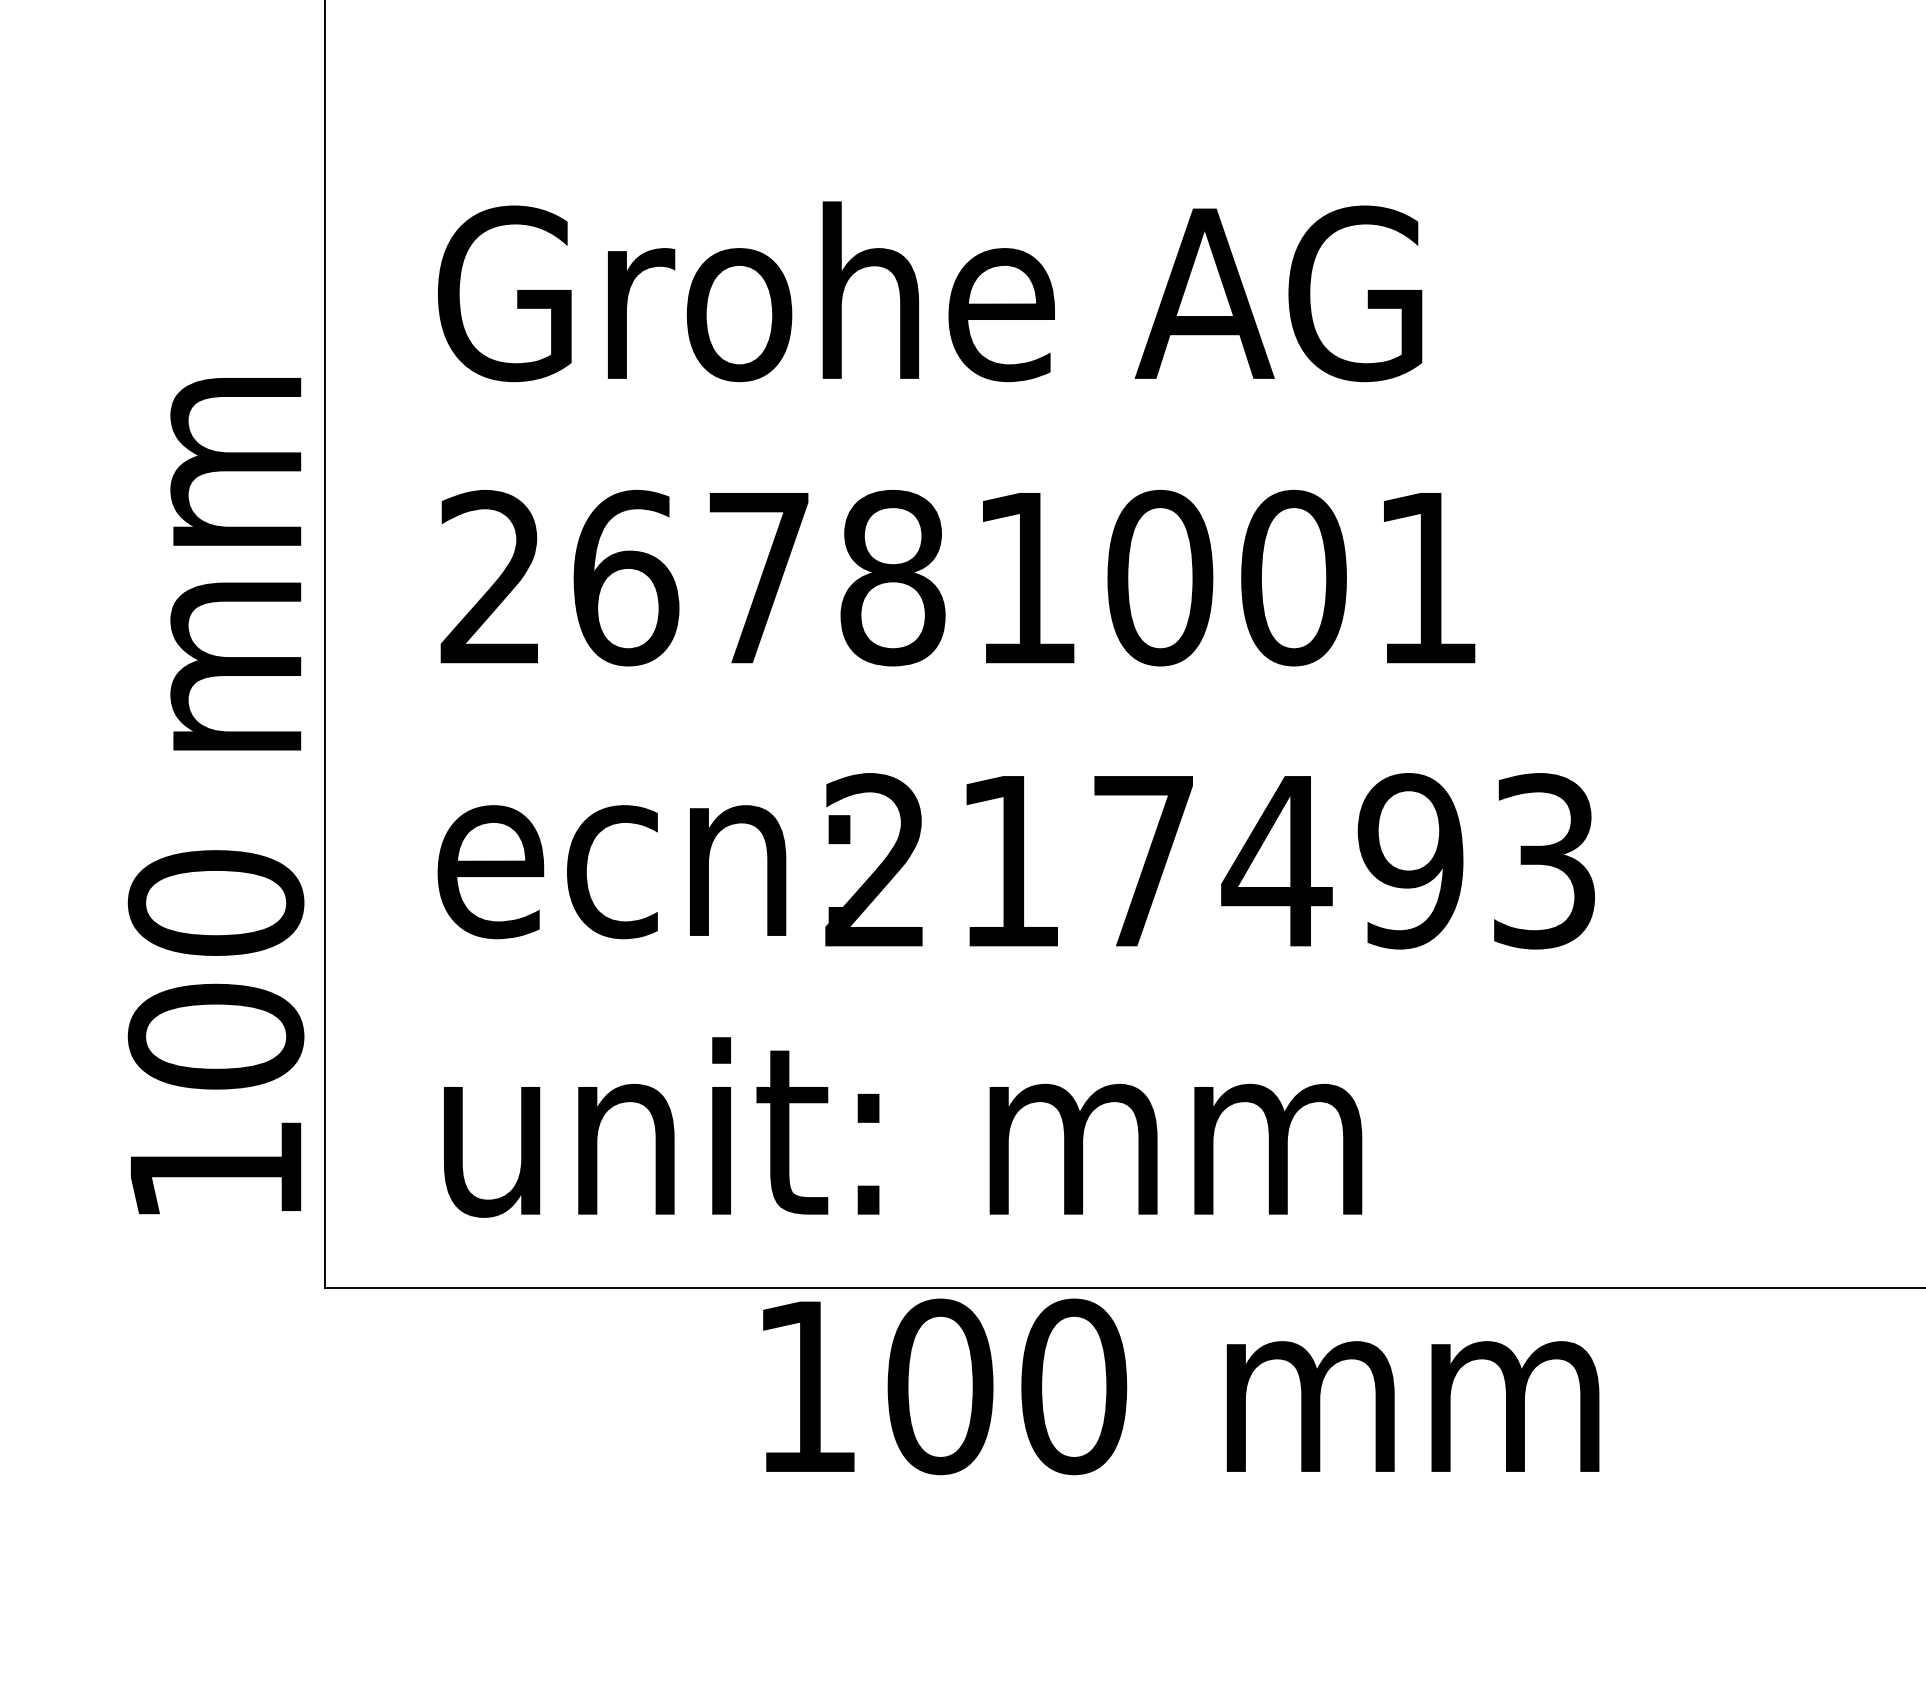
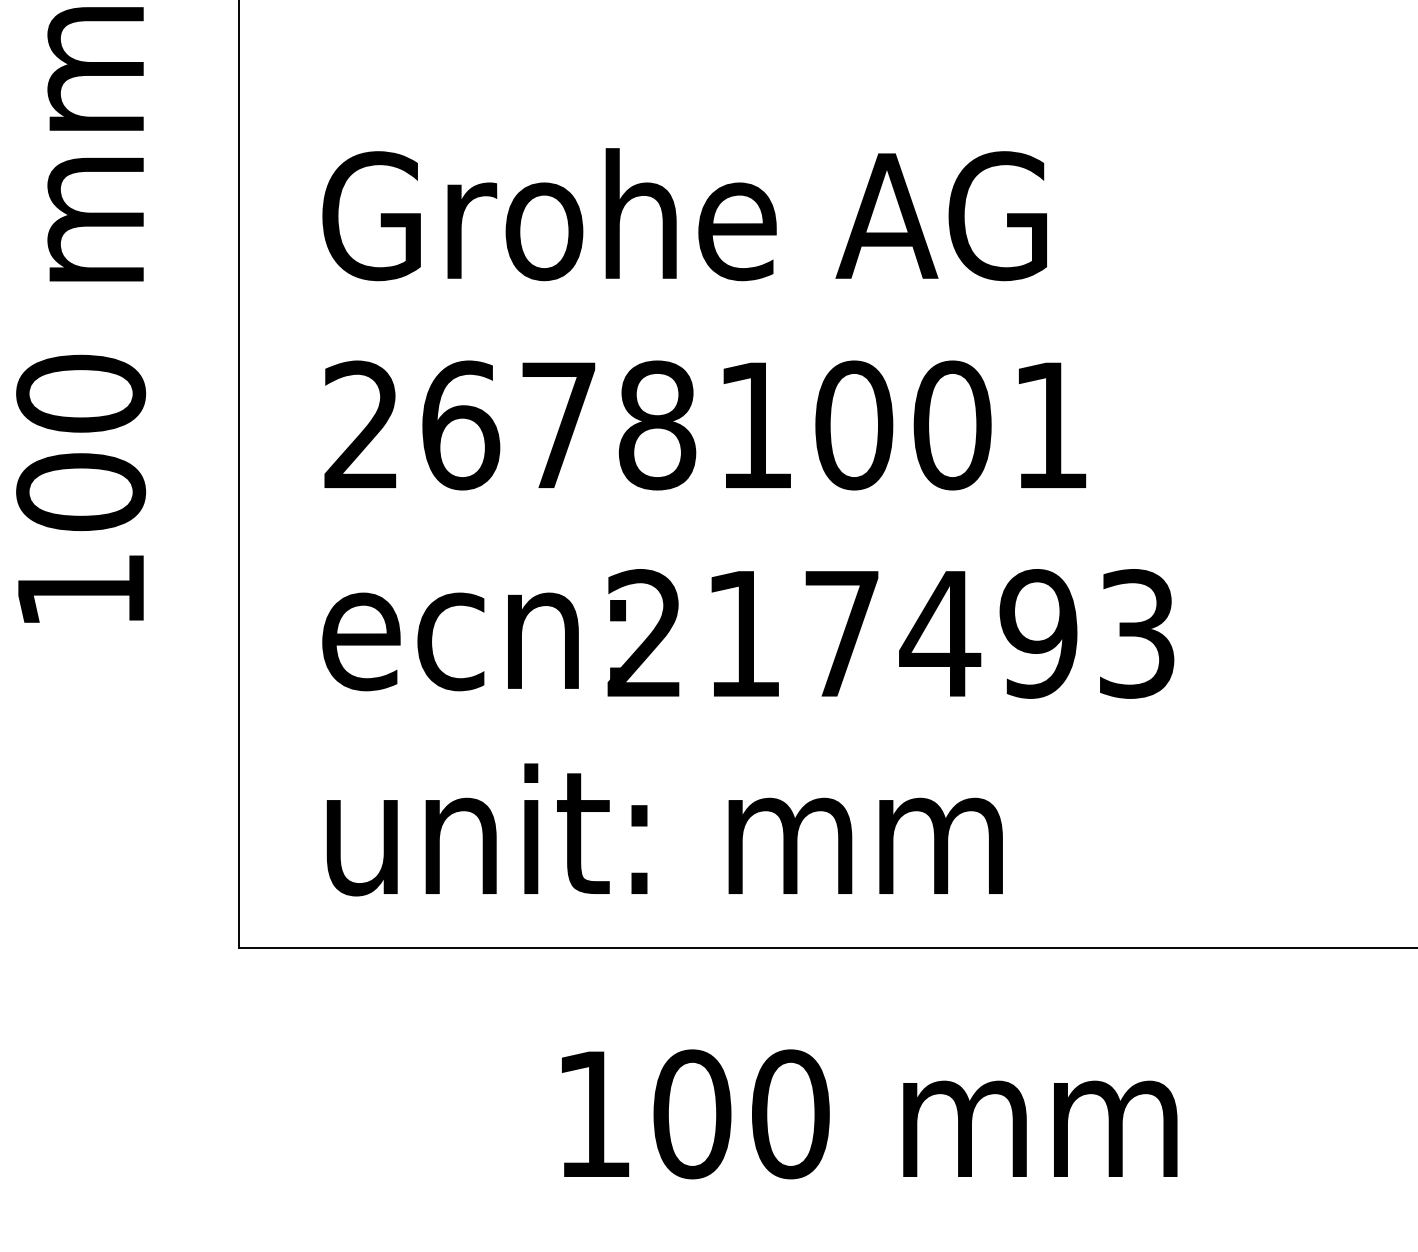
text: (215, 796) -> (80, 315), moved
text: (1181, 1386) -> (869, 1114), moved

